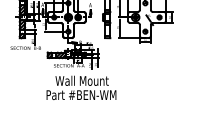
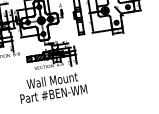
text: (81, 87) -> (52, 86), moved

